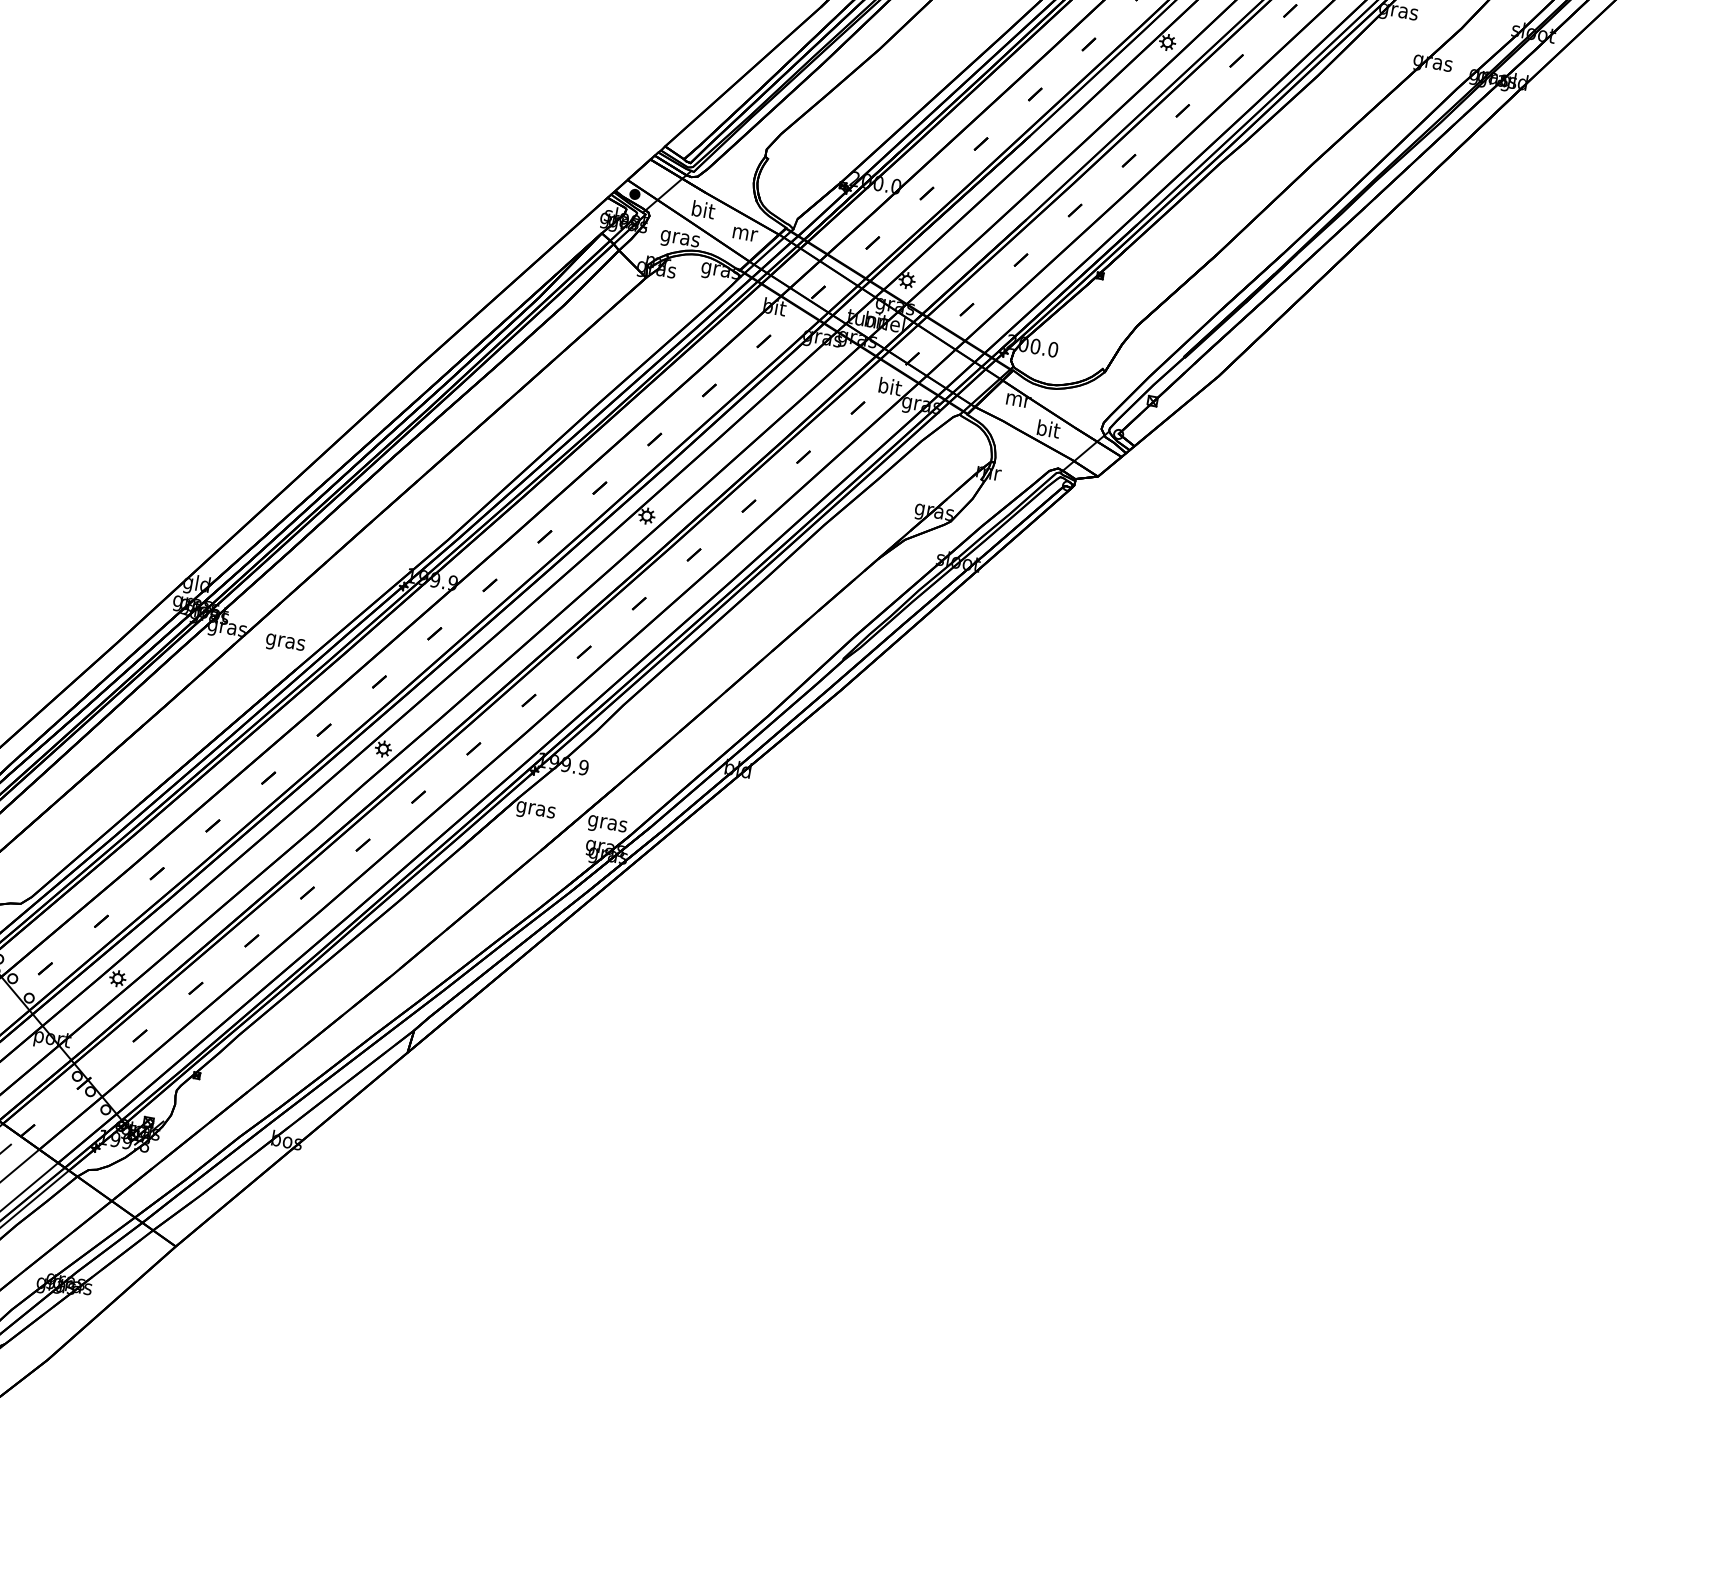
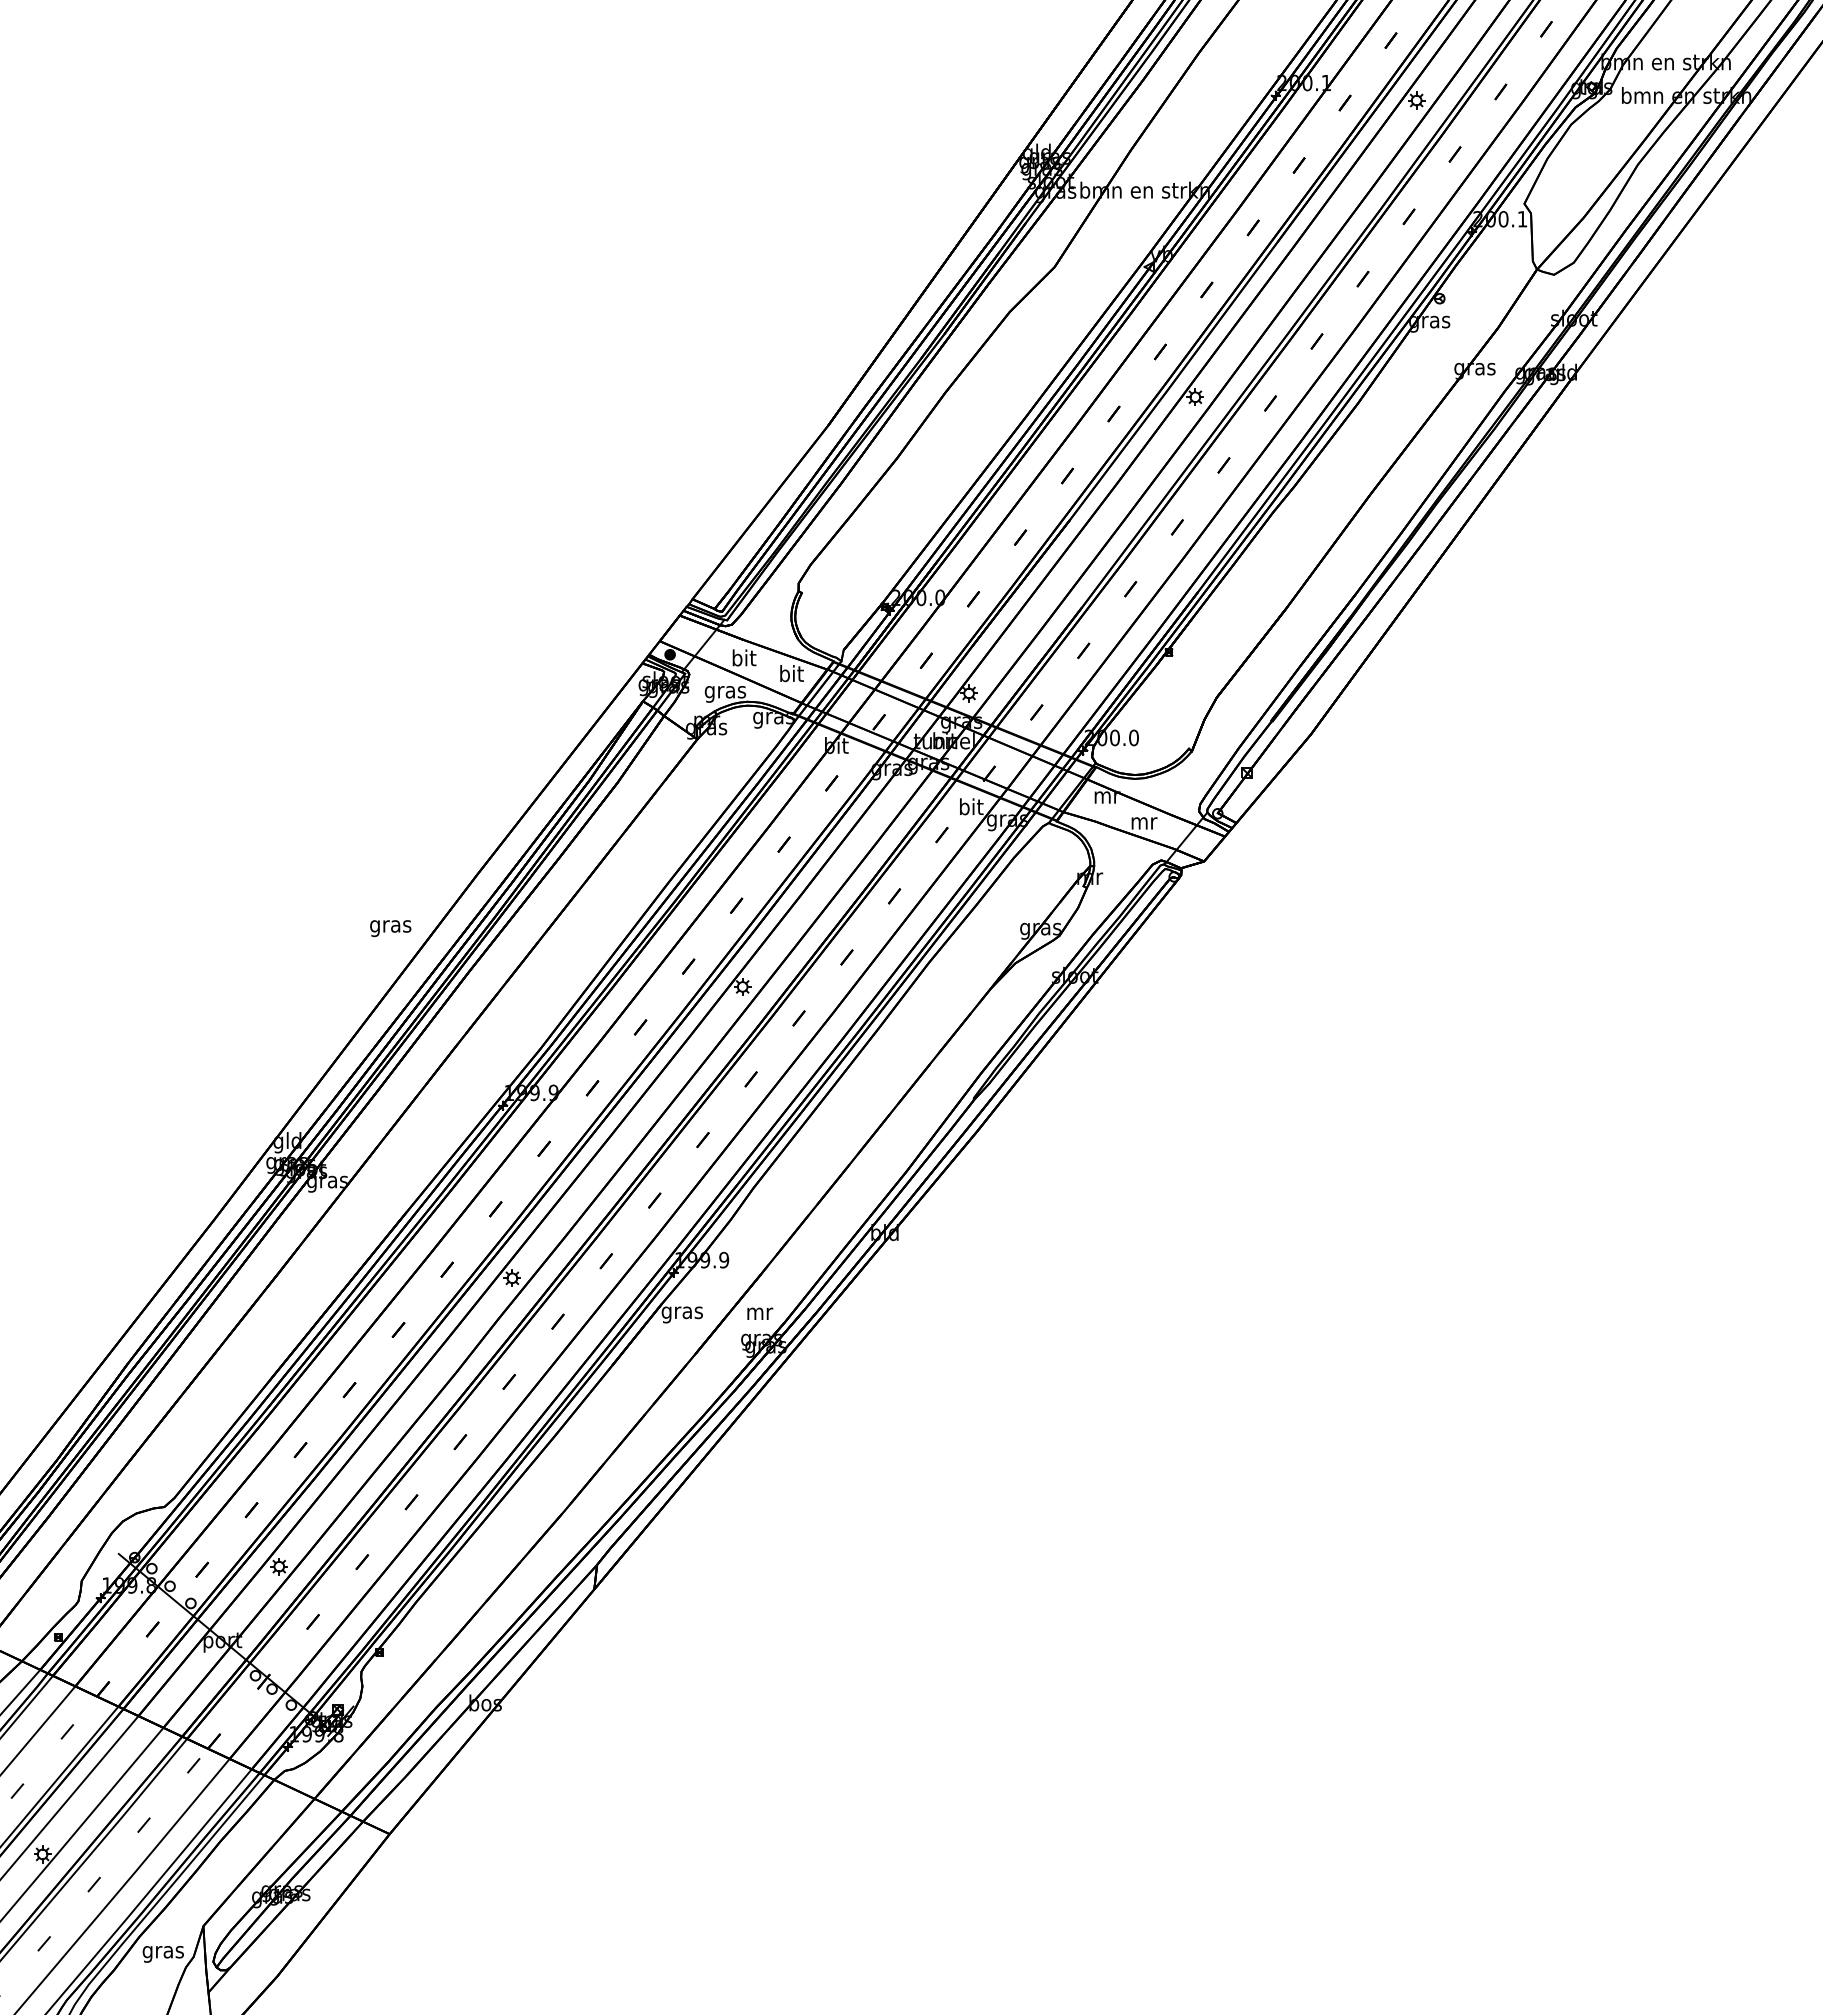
text: (745, 232) -> (792, 673), mr -> bit
text: (1049, 428) -> (1144, 820), bit -> mr
text: (285, 644) -> (390, 928), moved
text: (607, 825) -> (759, 1315), gras -> mr

